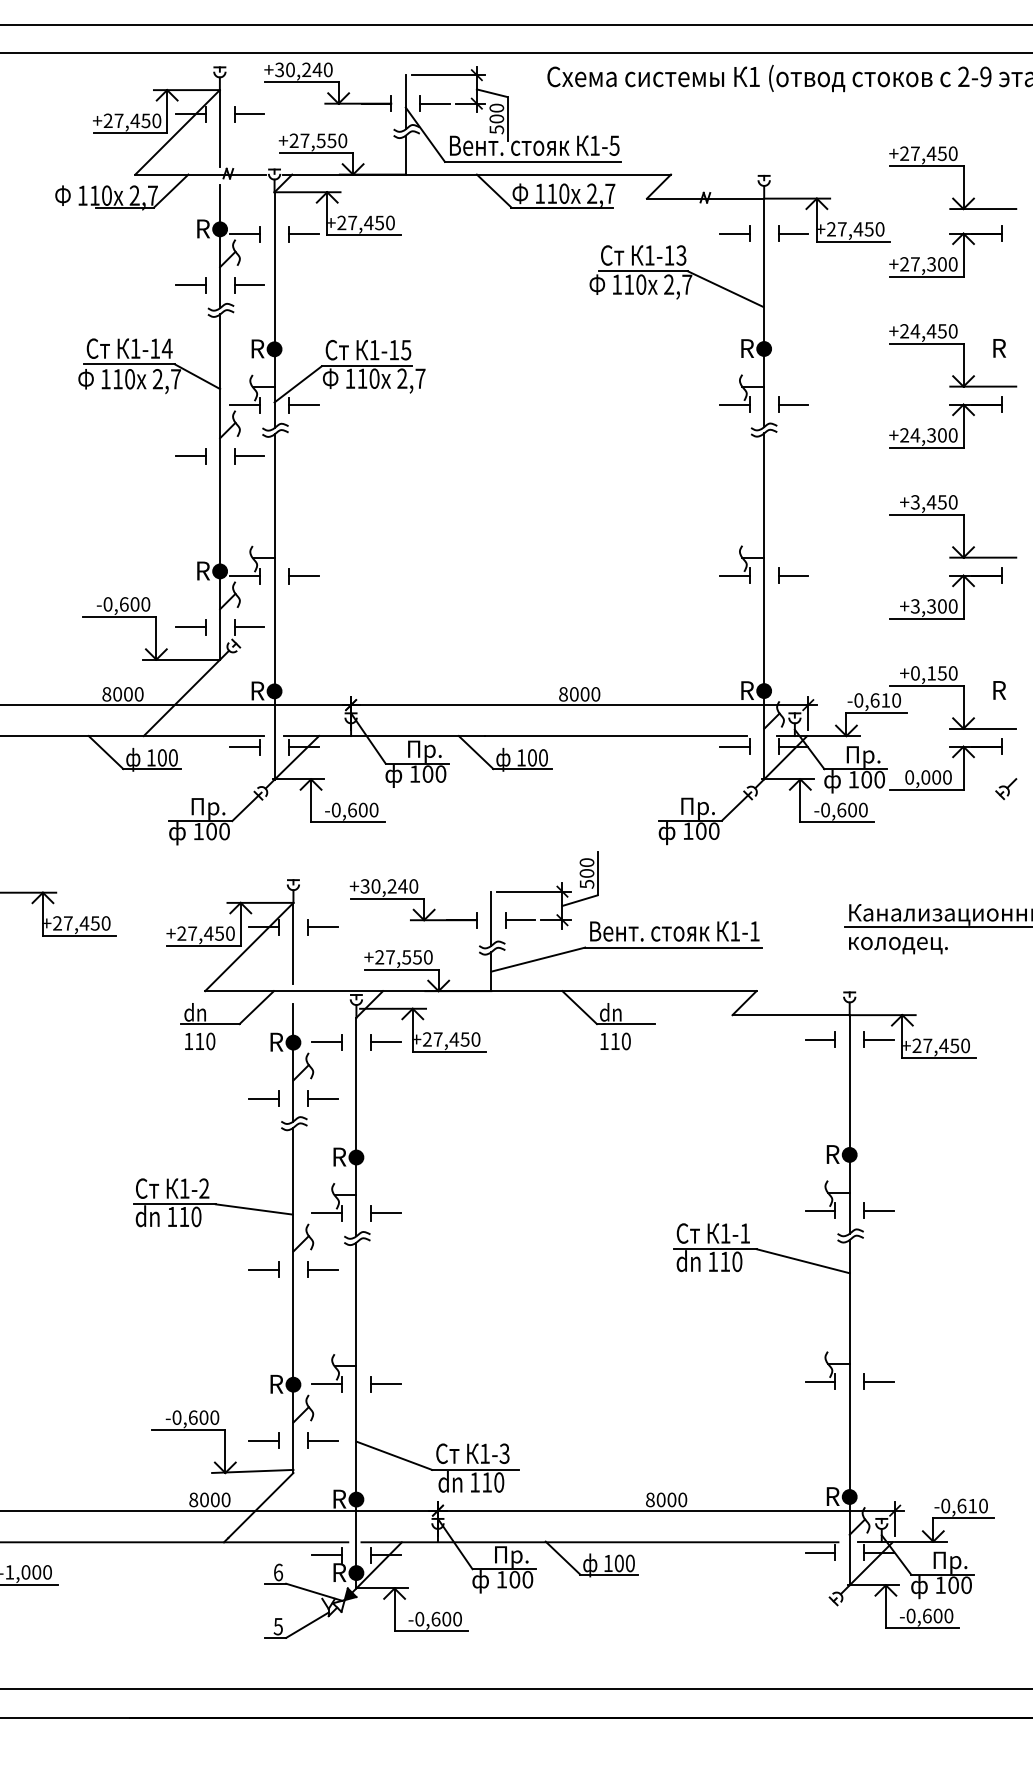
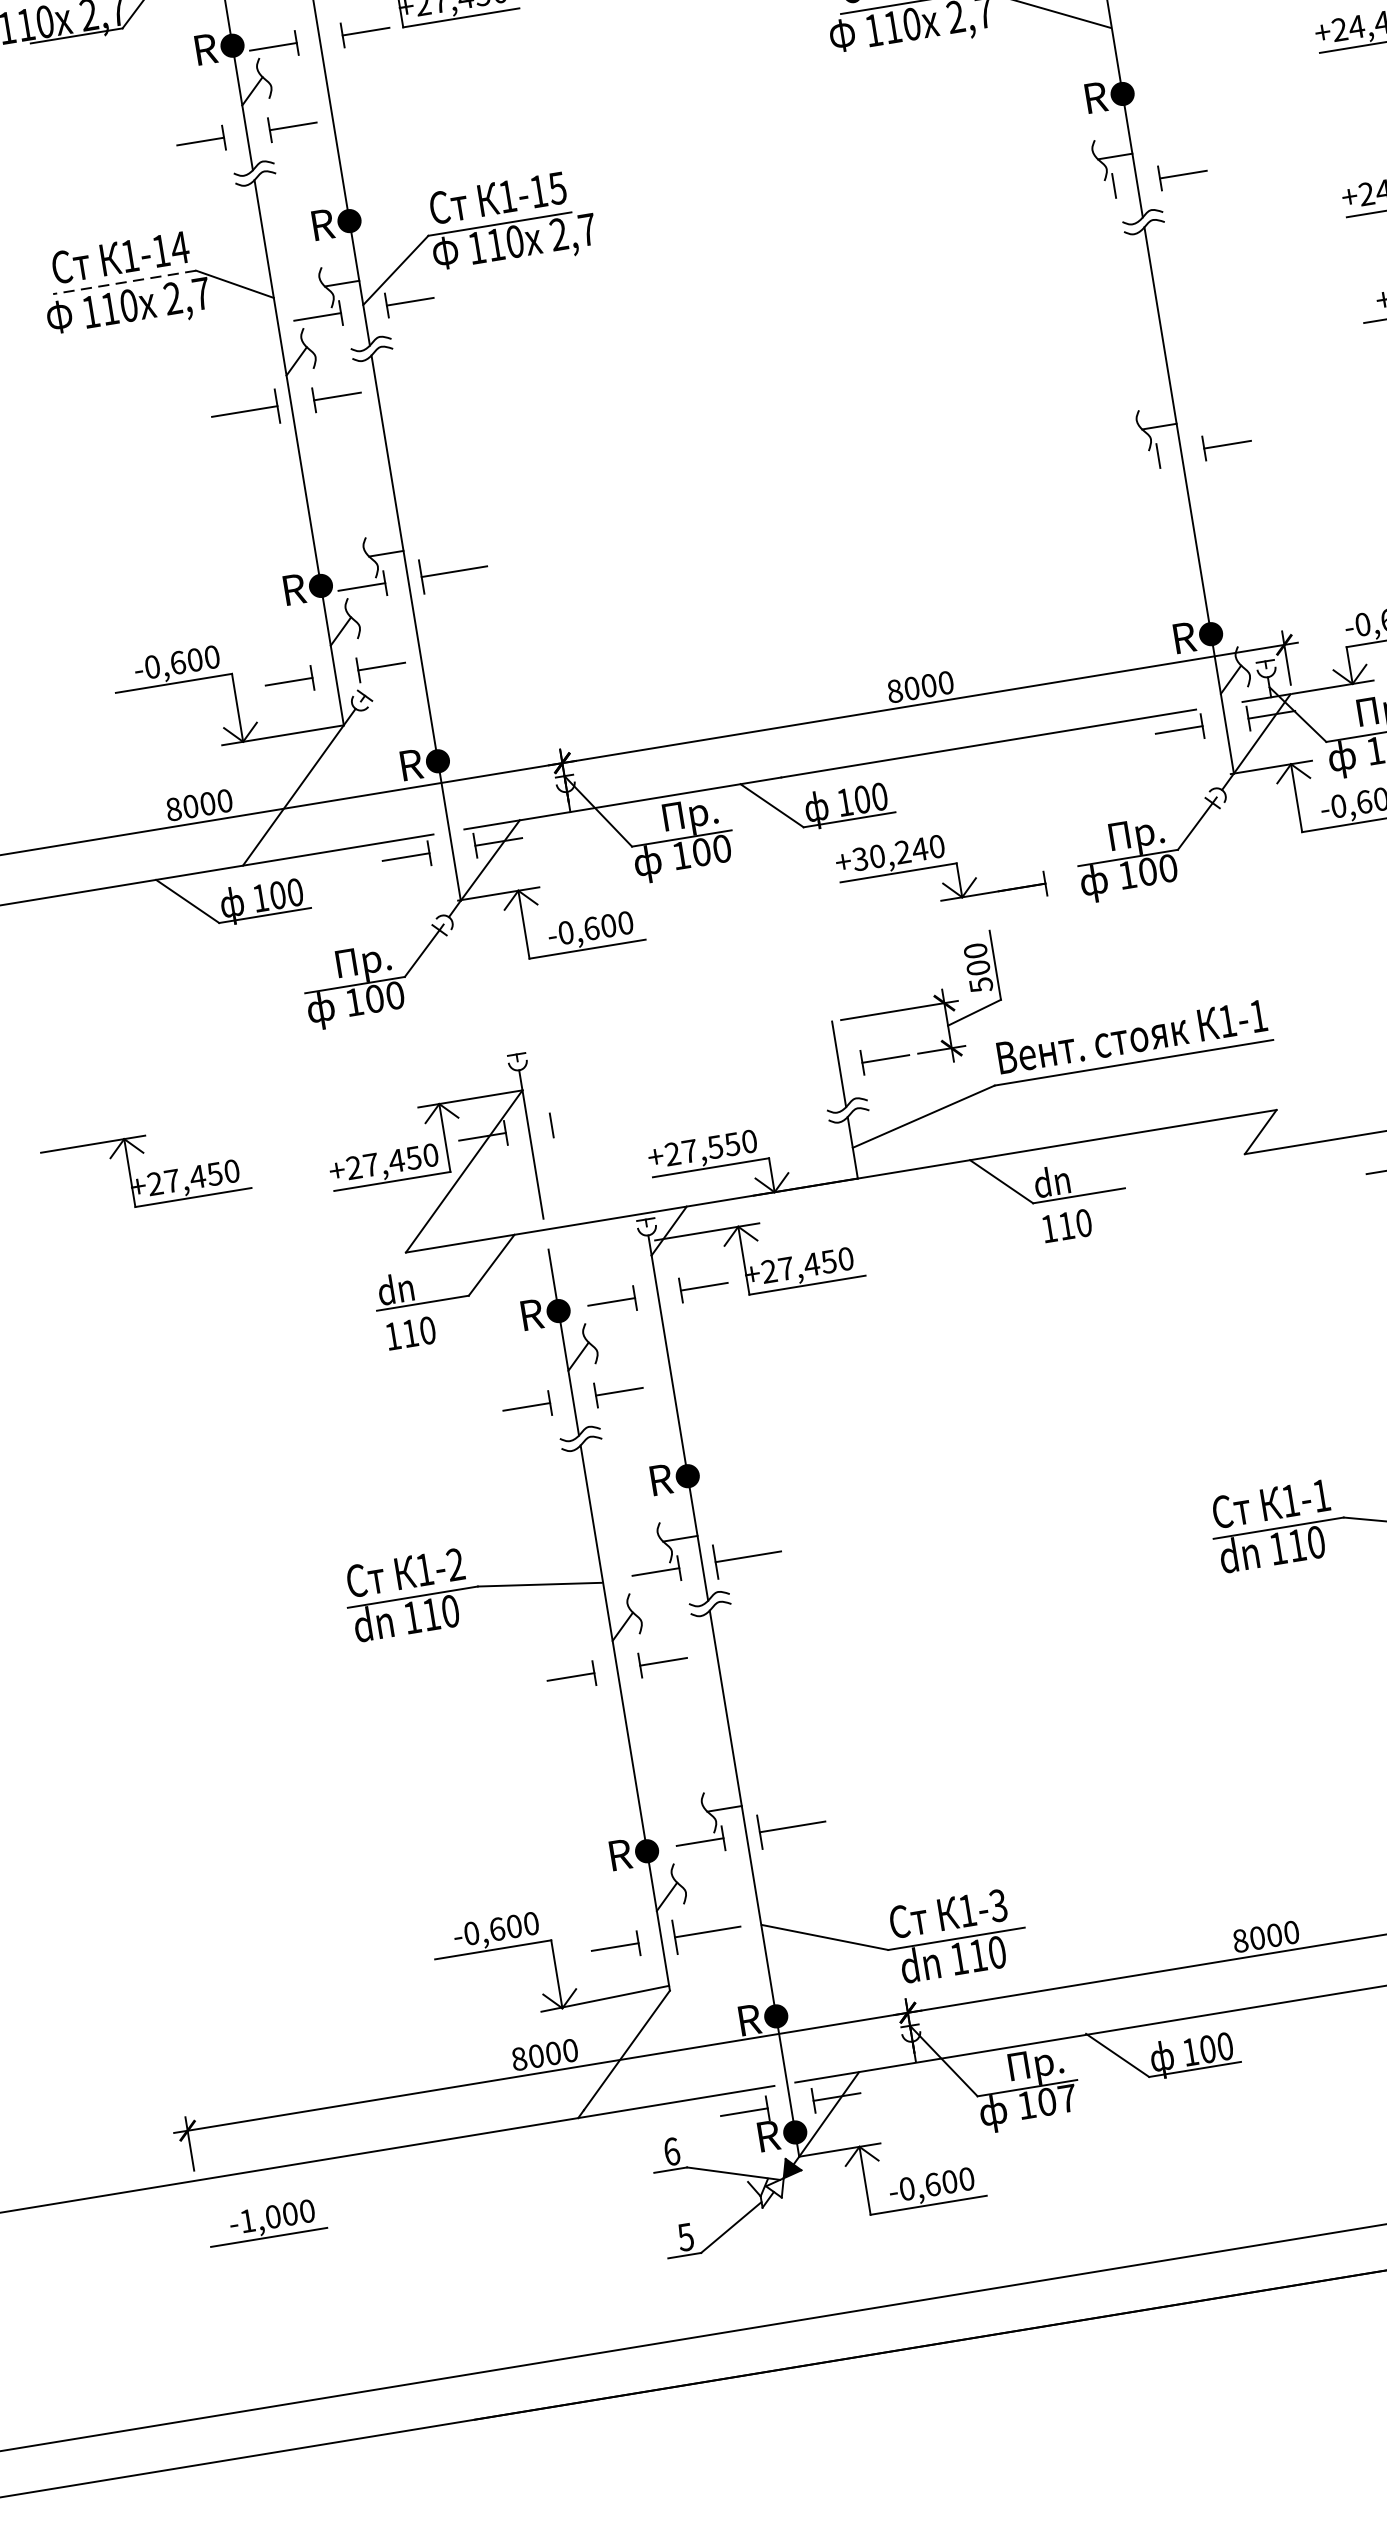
line: (129, 364) -> (124, 282), solid -> dashed
line: (734, 404) -> (1090, 189), removed
part: (190, 456) -> (244, 412), size x1.4
line: (734, 575) -> (1134, 459), removed
part: (303, 576) -> (453, 572), size x1.4
part: (413, 903) -> (941, 873), moved
line: (322, 927) -> (574, 1121), removed
part: (385, 1213) -> (748, 1557), size x1.4
part: (385, 1384) -> (792, 1827), size x1.4
part: (322, 1440) -> (707, 1931), size x1.4
text: (527, 1579) -> (1067, 2098), 100 -> 107

